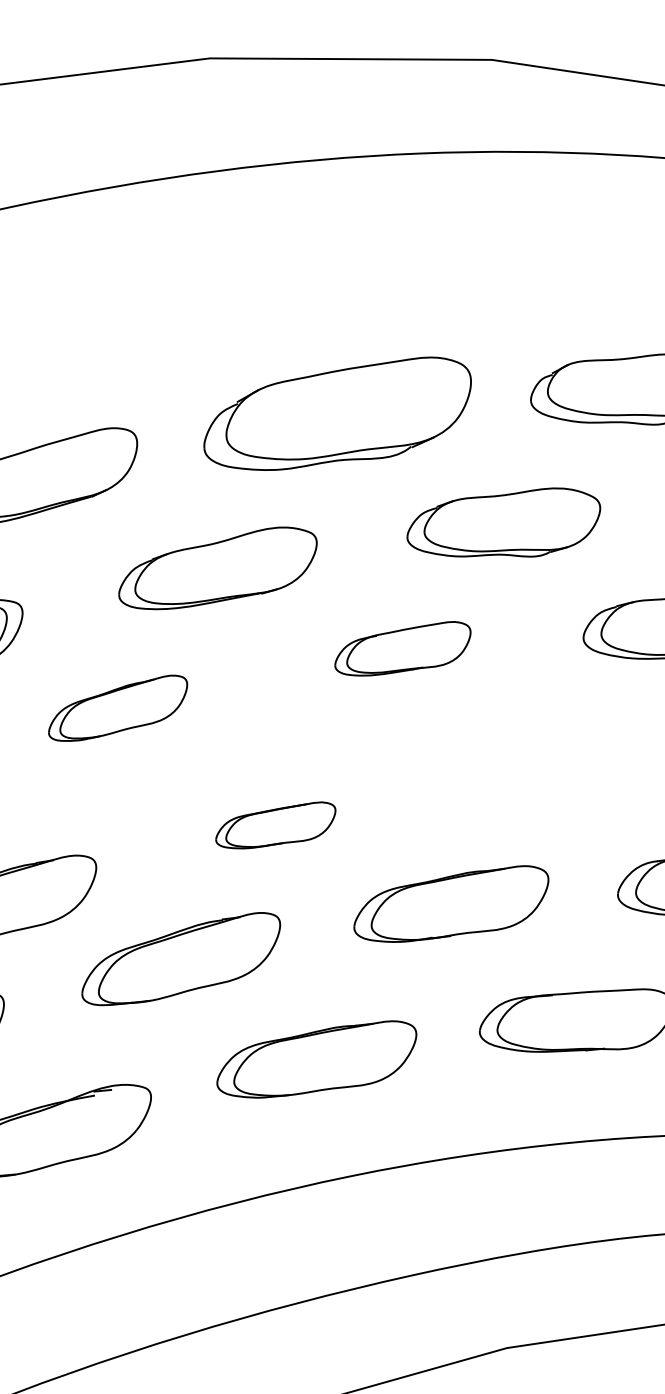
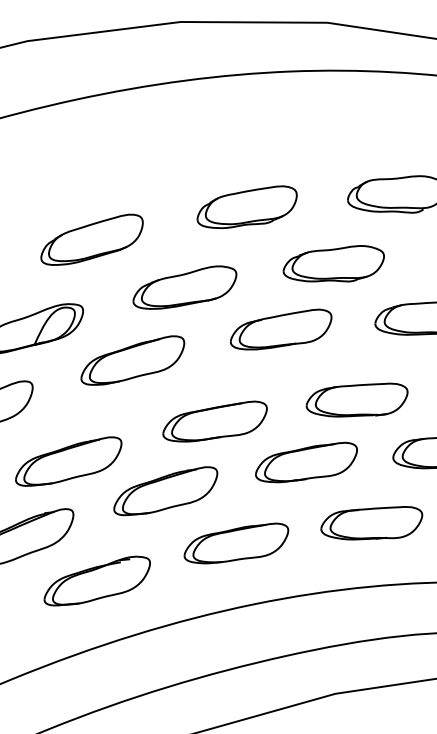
part: (336, 414) -> (246, 207), size x0.71
part: (403, 648) -> (281, 329), size x1.43
part: (117, 708) -> (132, 360), size x1.43
part: (547, 783) -> (356, 399), added
part: (274, 825) -> (214, 421), size x1.67

